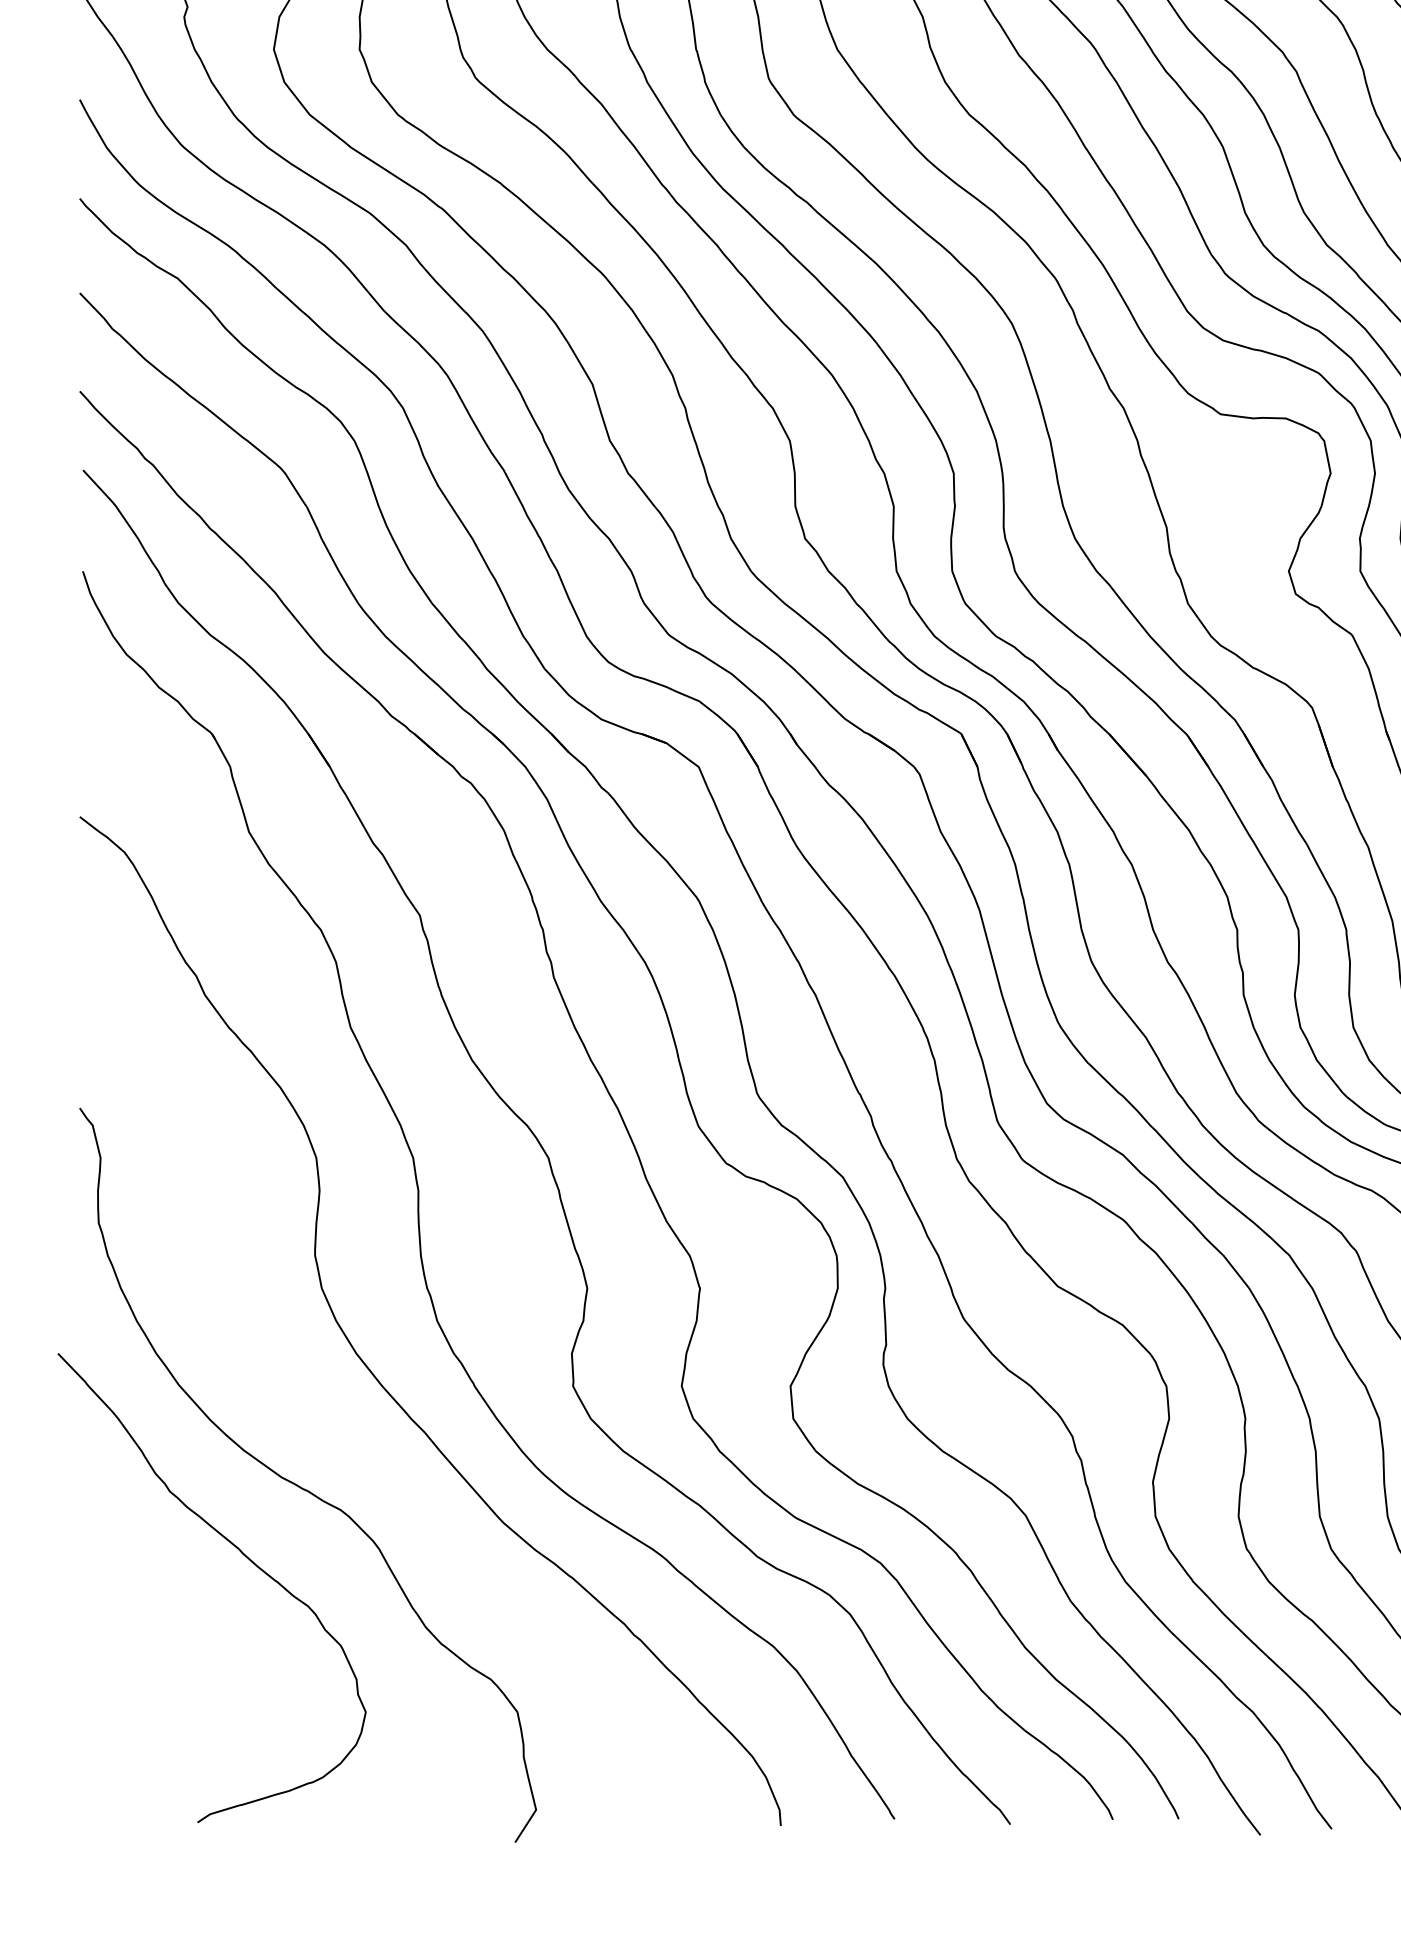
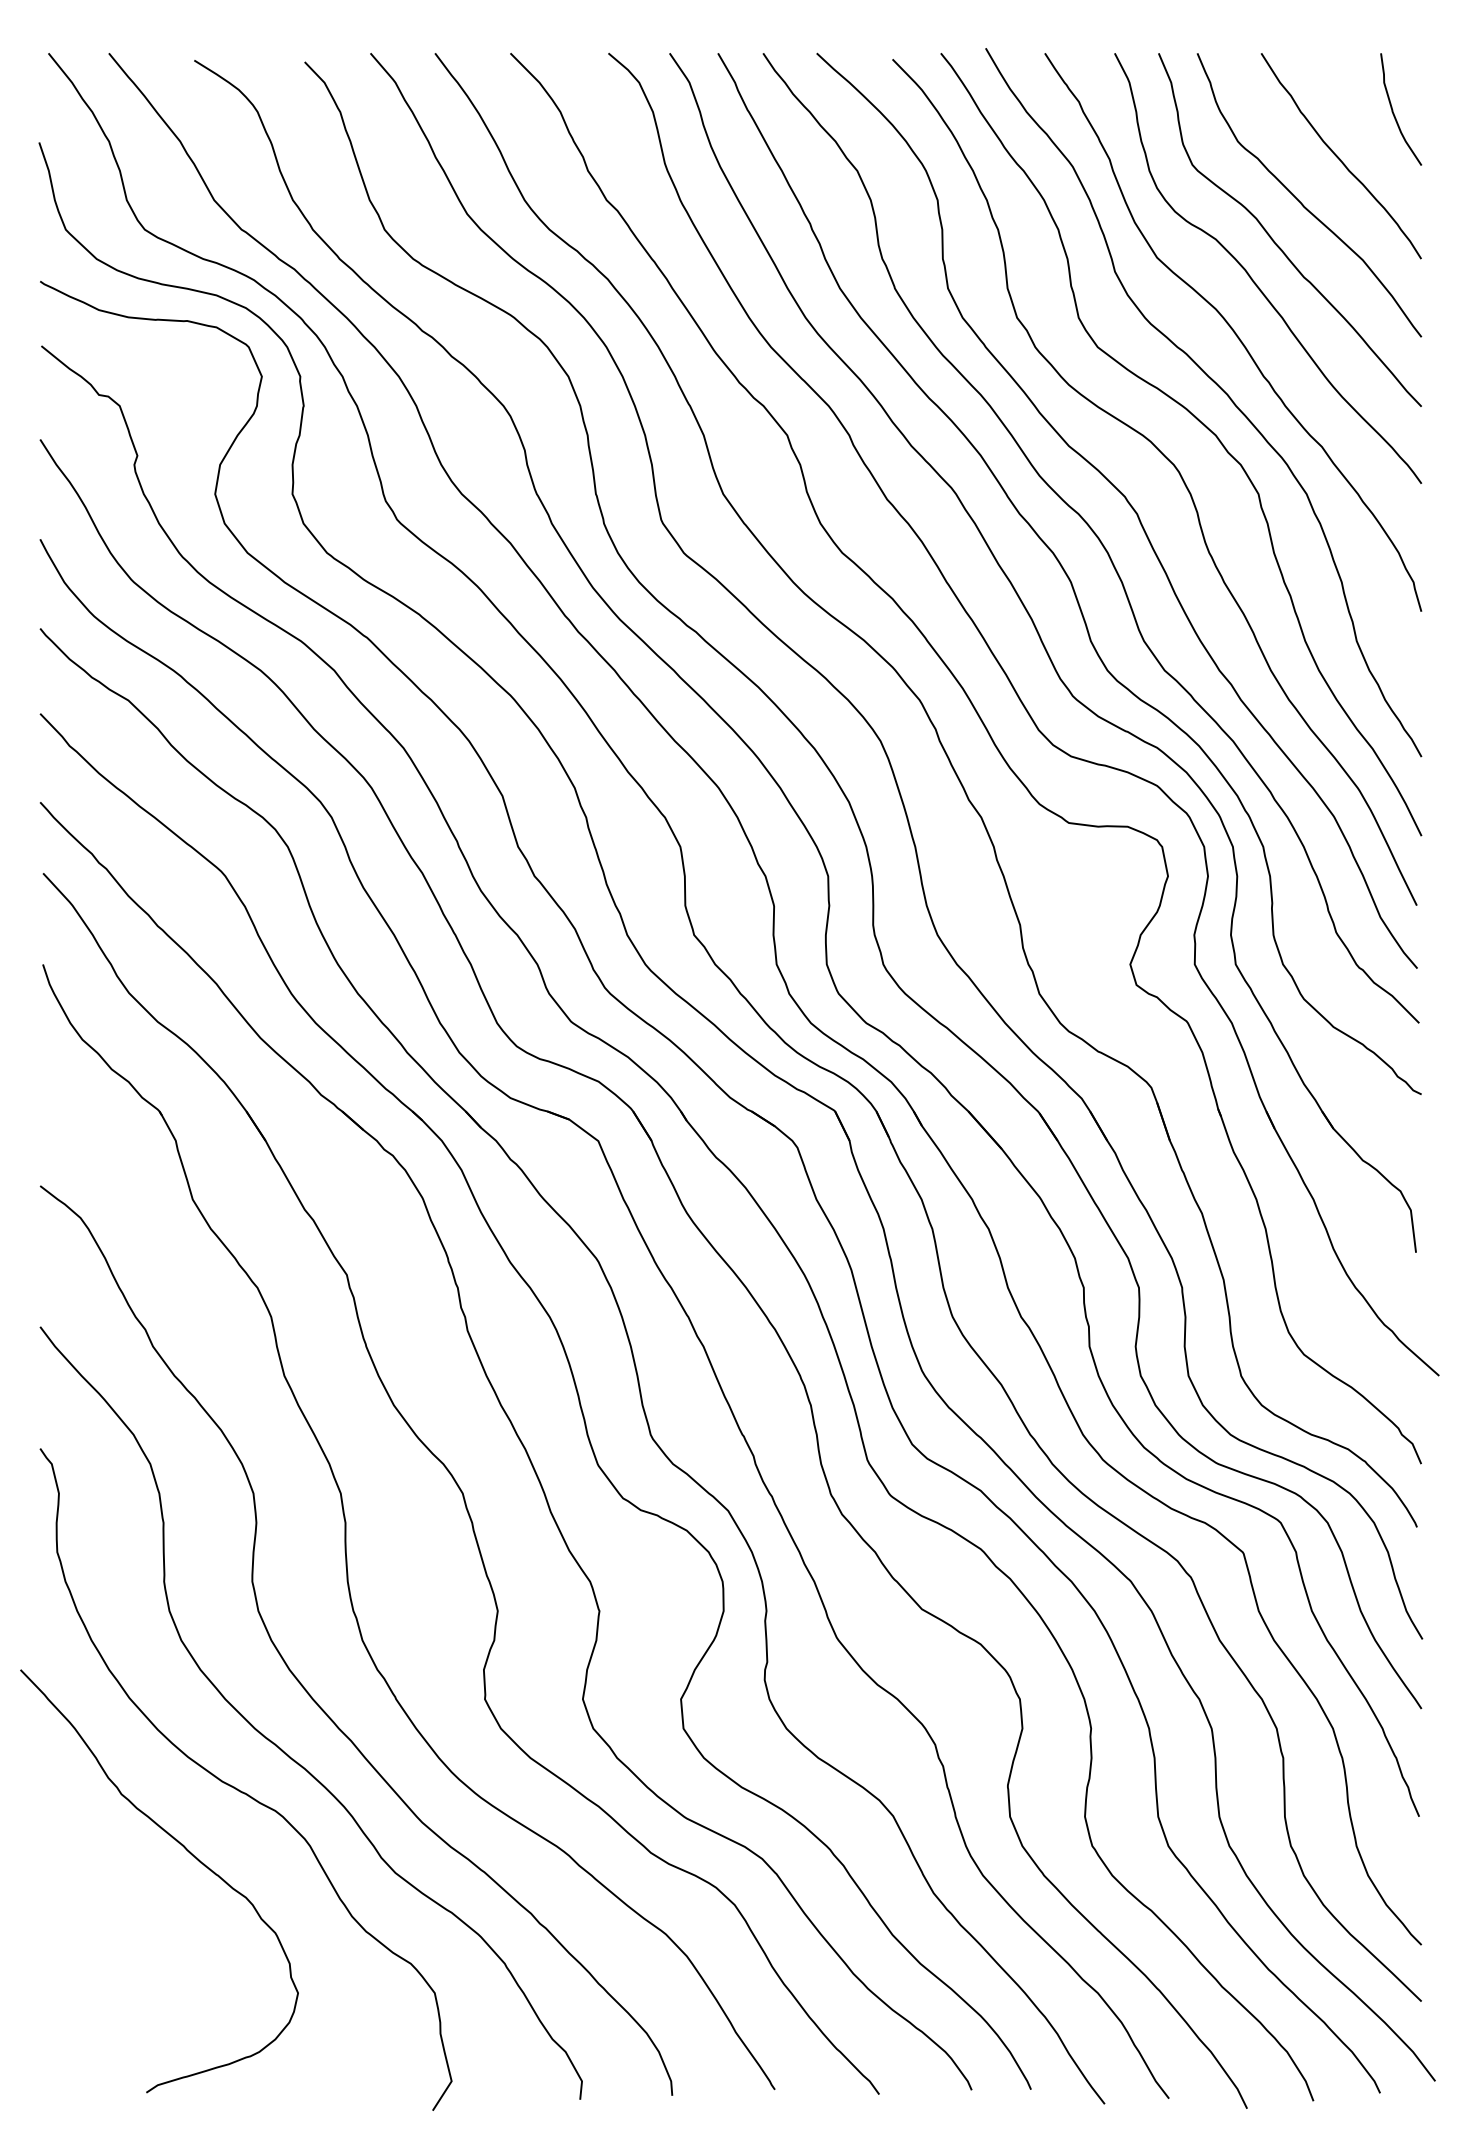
curve: (346, 1439) -> (280, 1747), added

